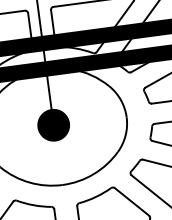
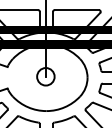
fill: (52, 124) -> (45, 76), removed

